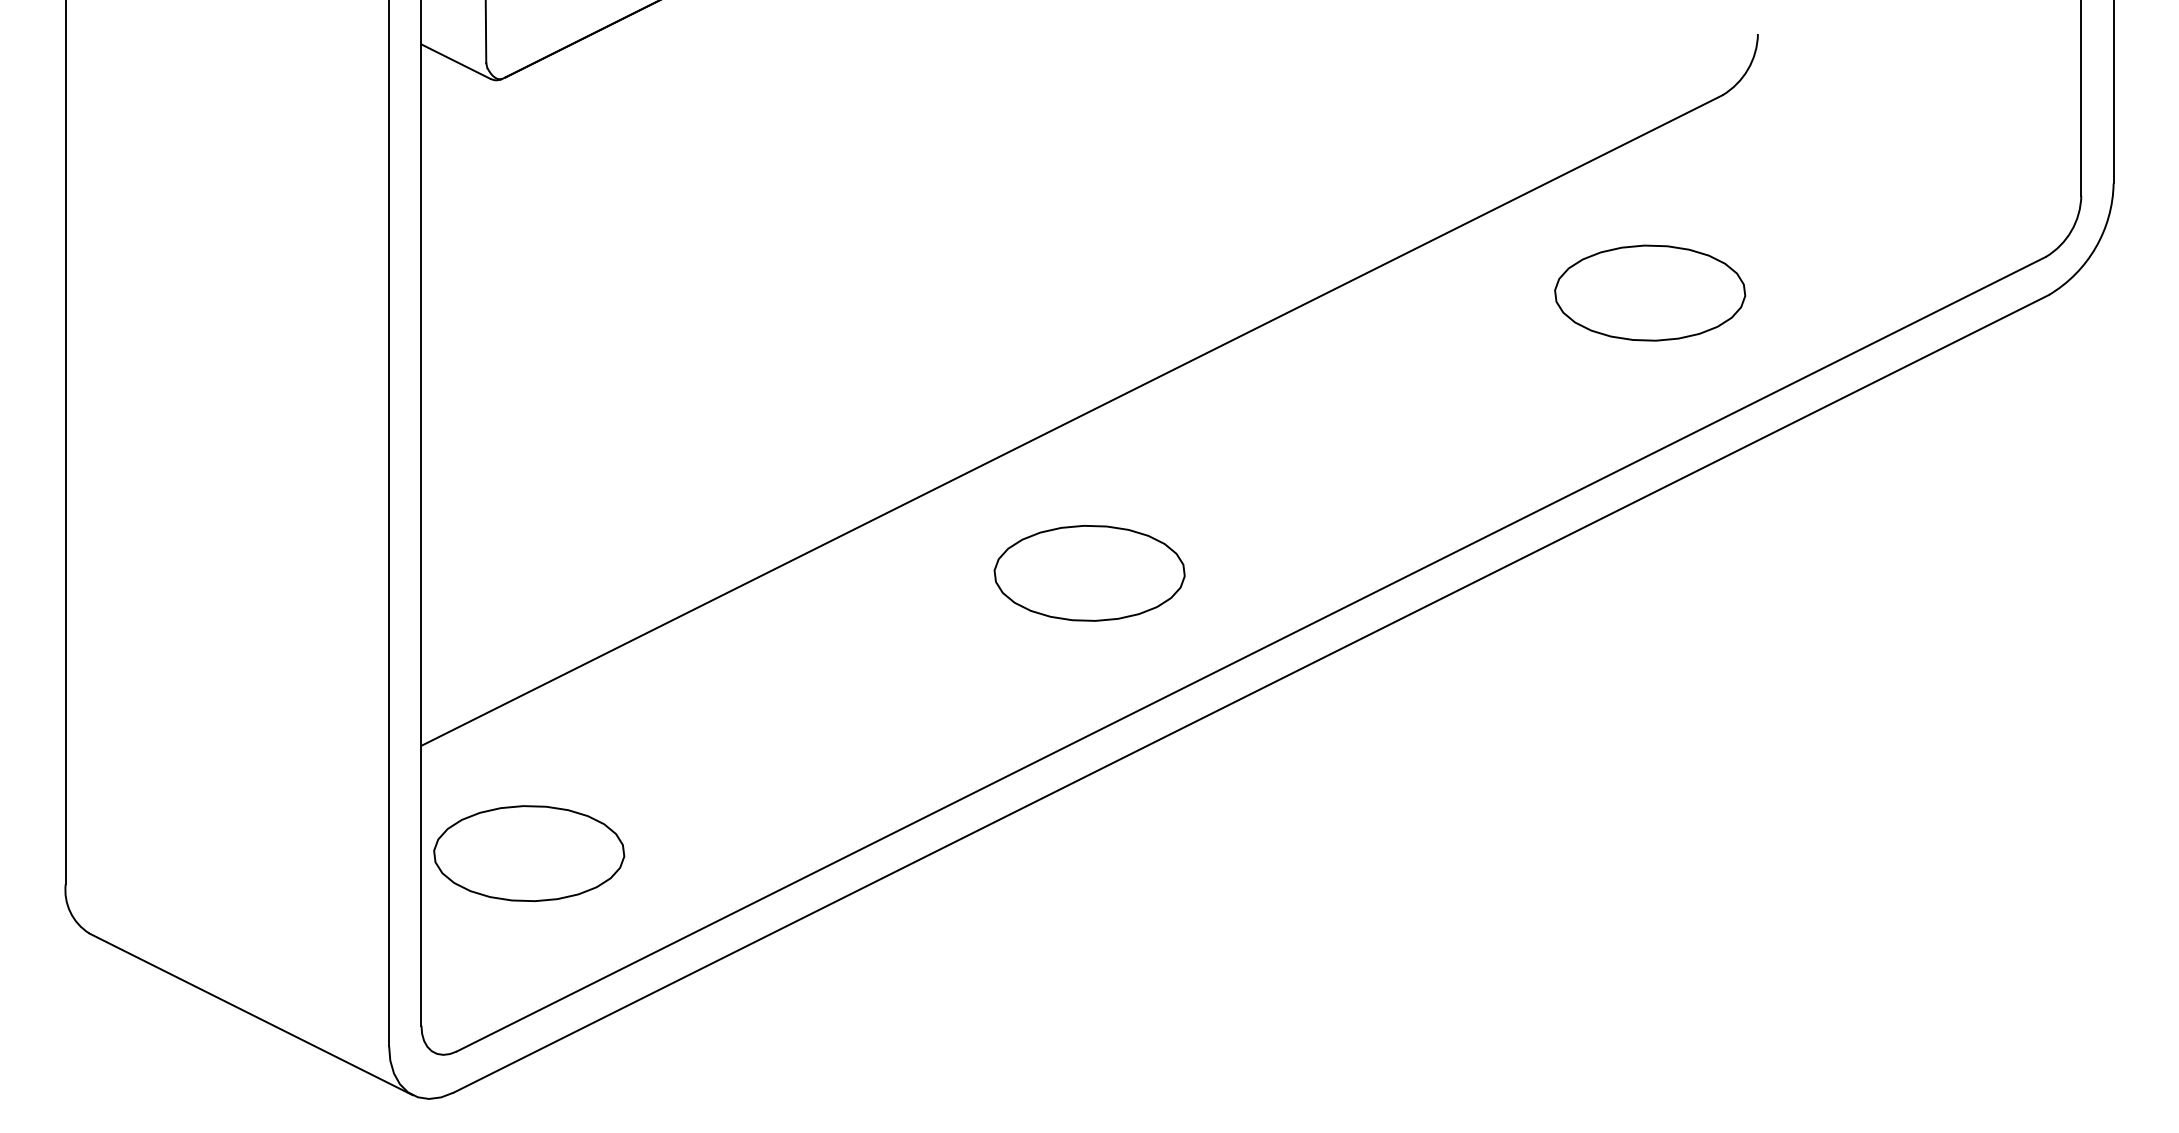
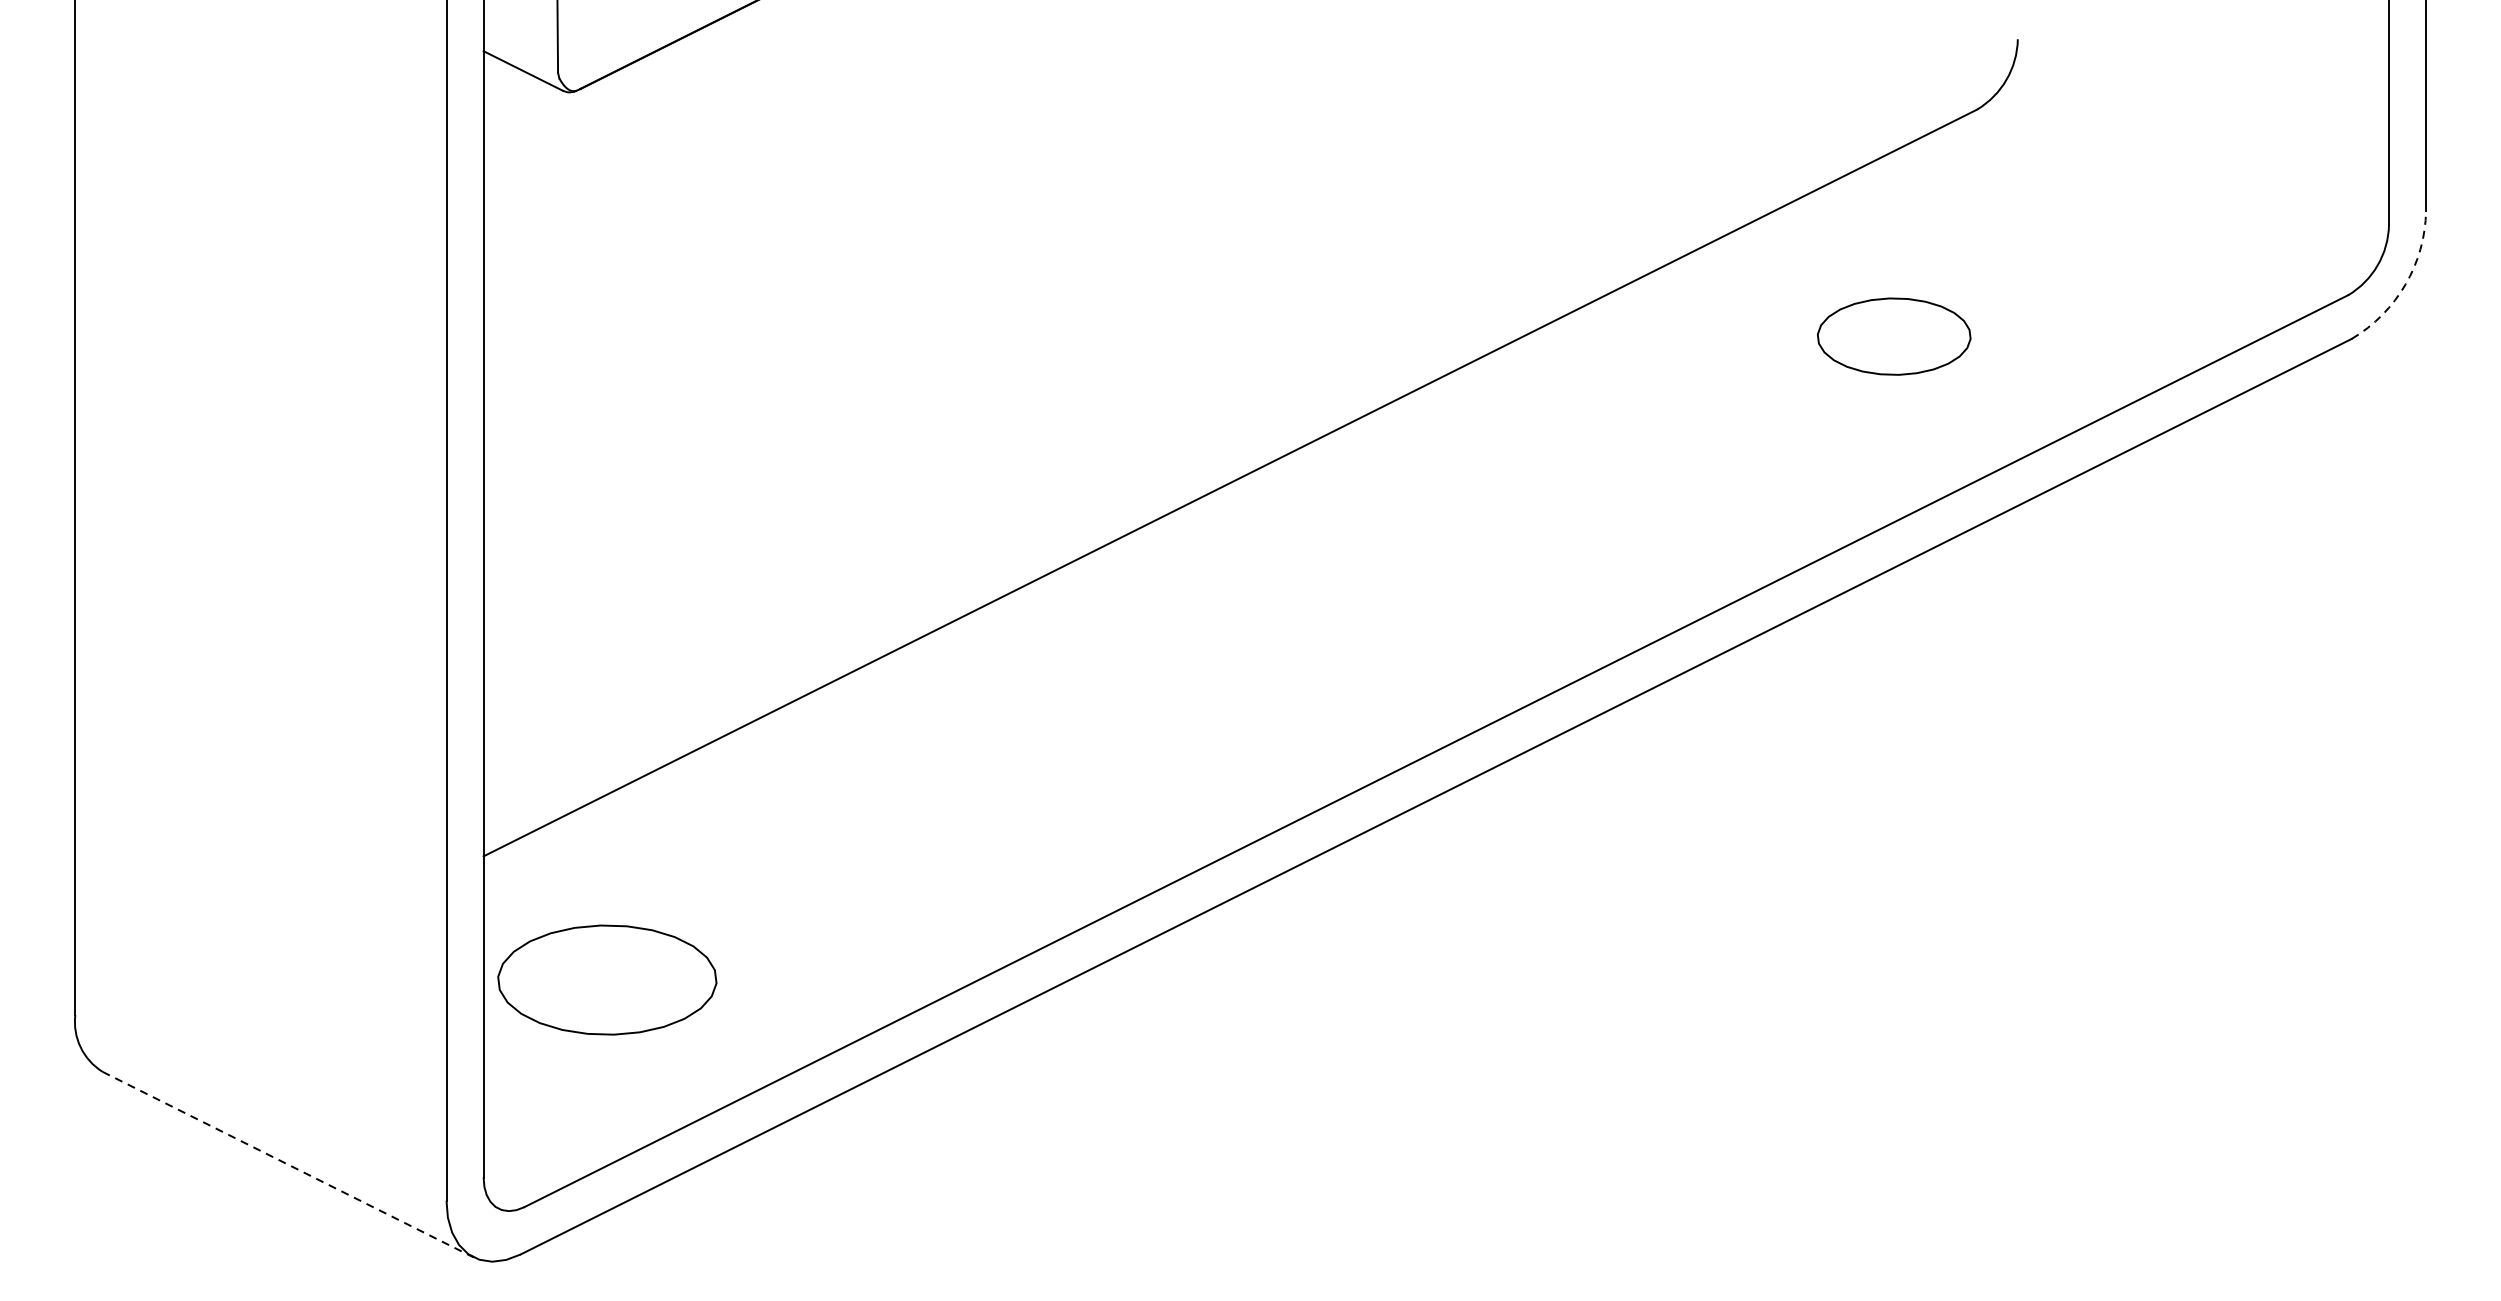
arc: (2095, 247) -> (2405, 284), solid -> dashed
part: (1650, 292) -> (1894, 335), size x0.7
part: (1089, 573) -> (1250, 658), removed
line: (251, 1014) -> (288, 1164), solid -> dashed

